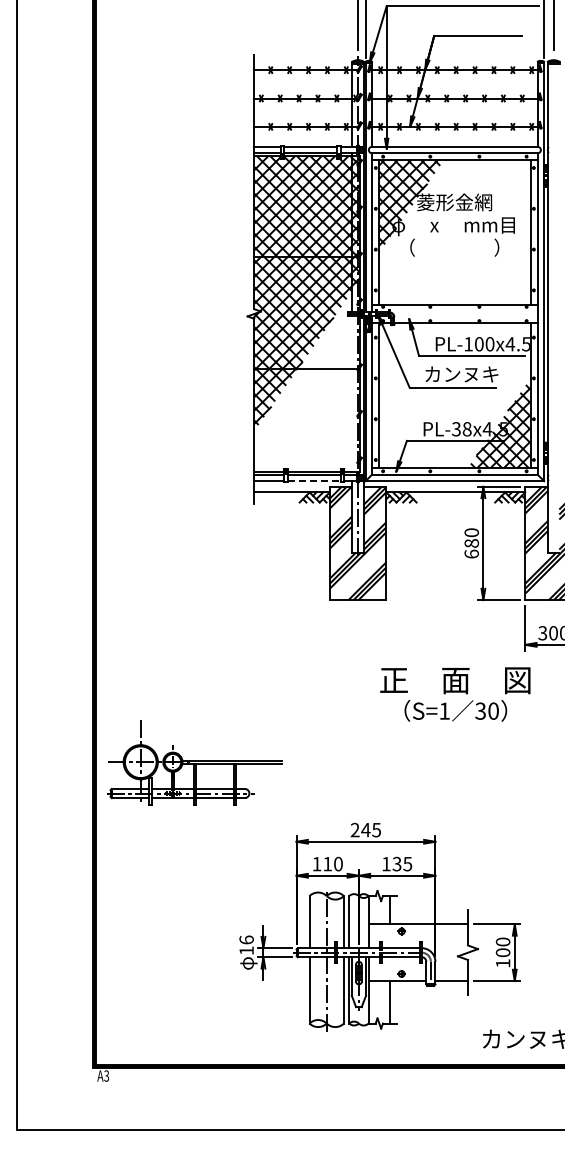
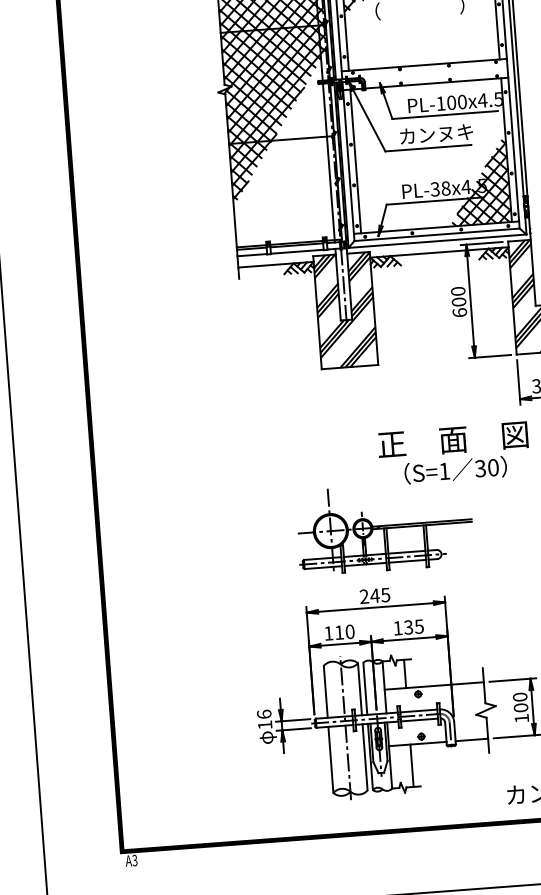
line: (352, 394) -> (328, 162), added
line: (314, 481) -> (297, 252), dashed -> solid
text: (471, 543) -> (458, 302), 680 -> 600
part: (194, 762) -> (384, 527), moved

